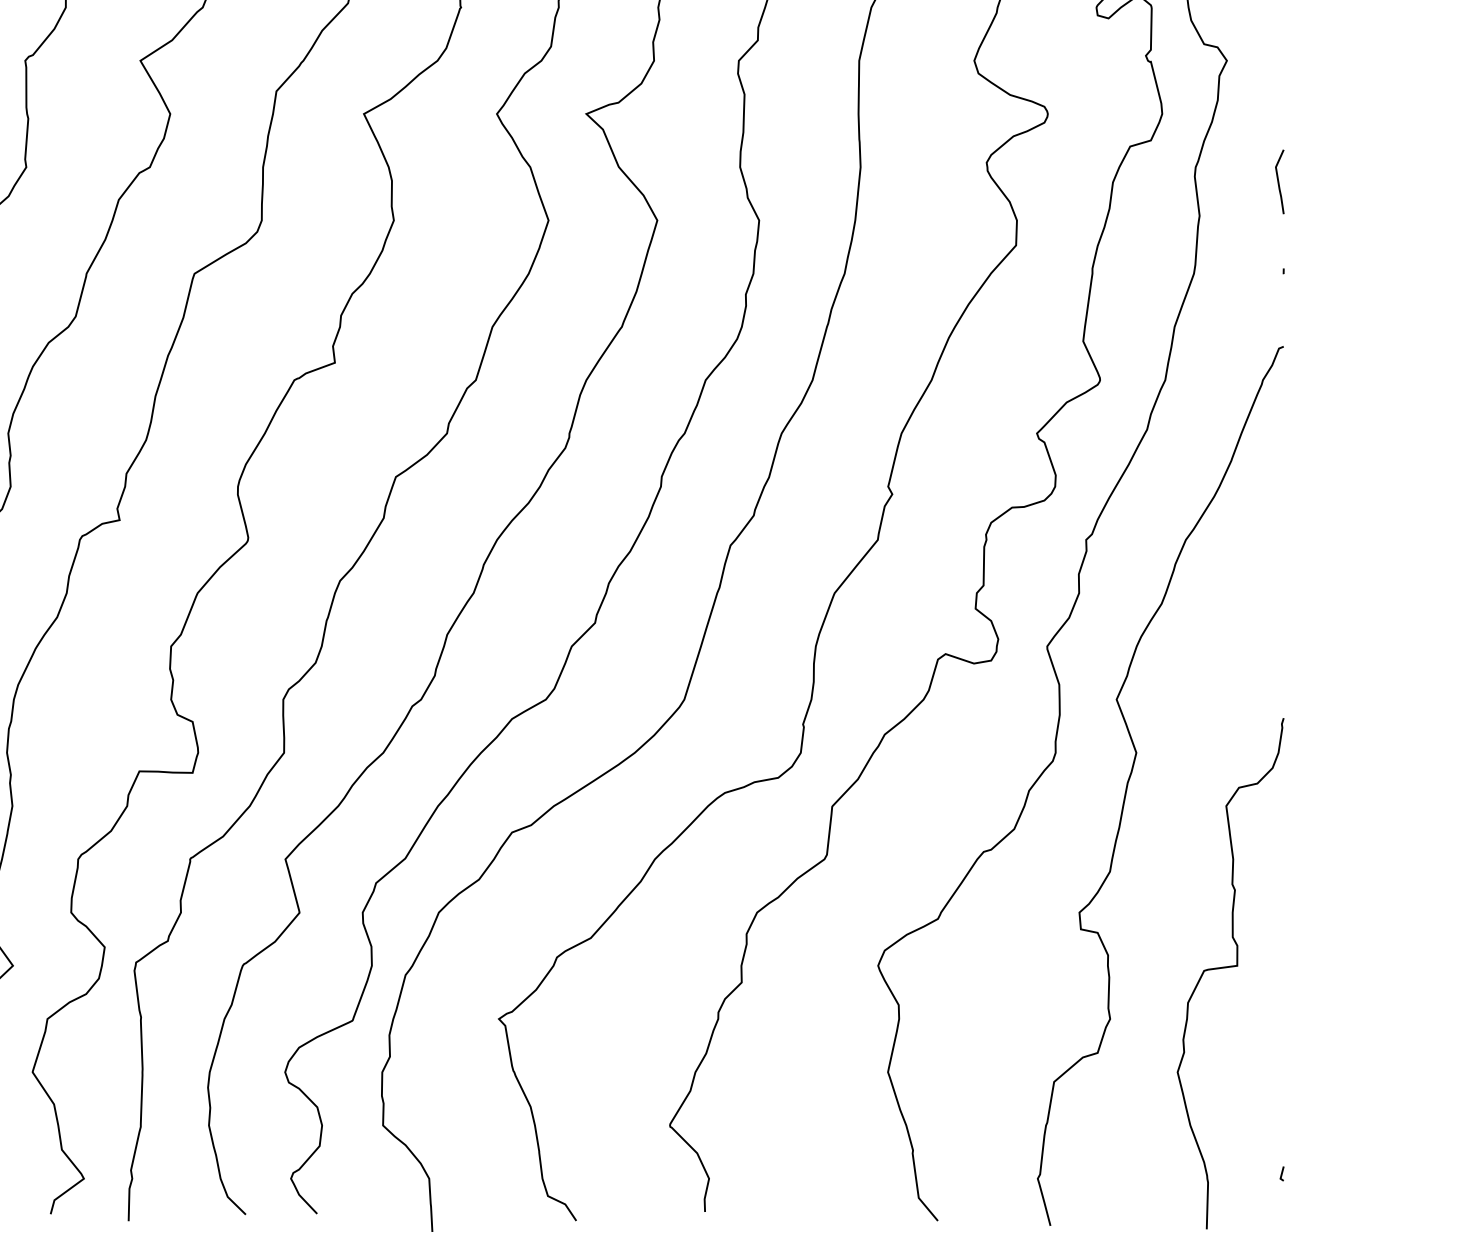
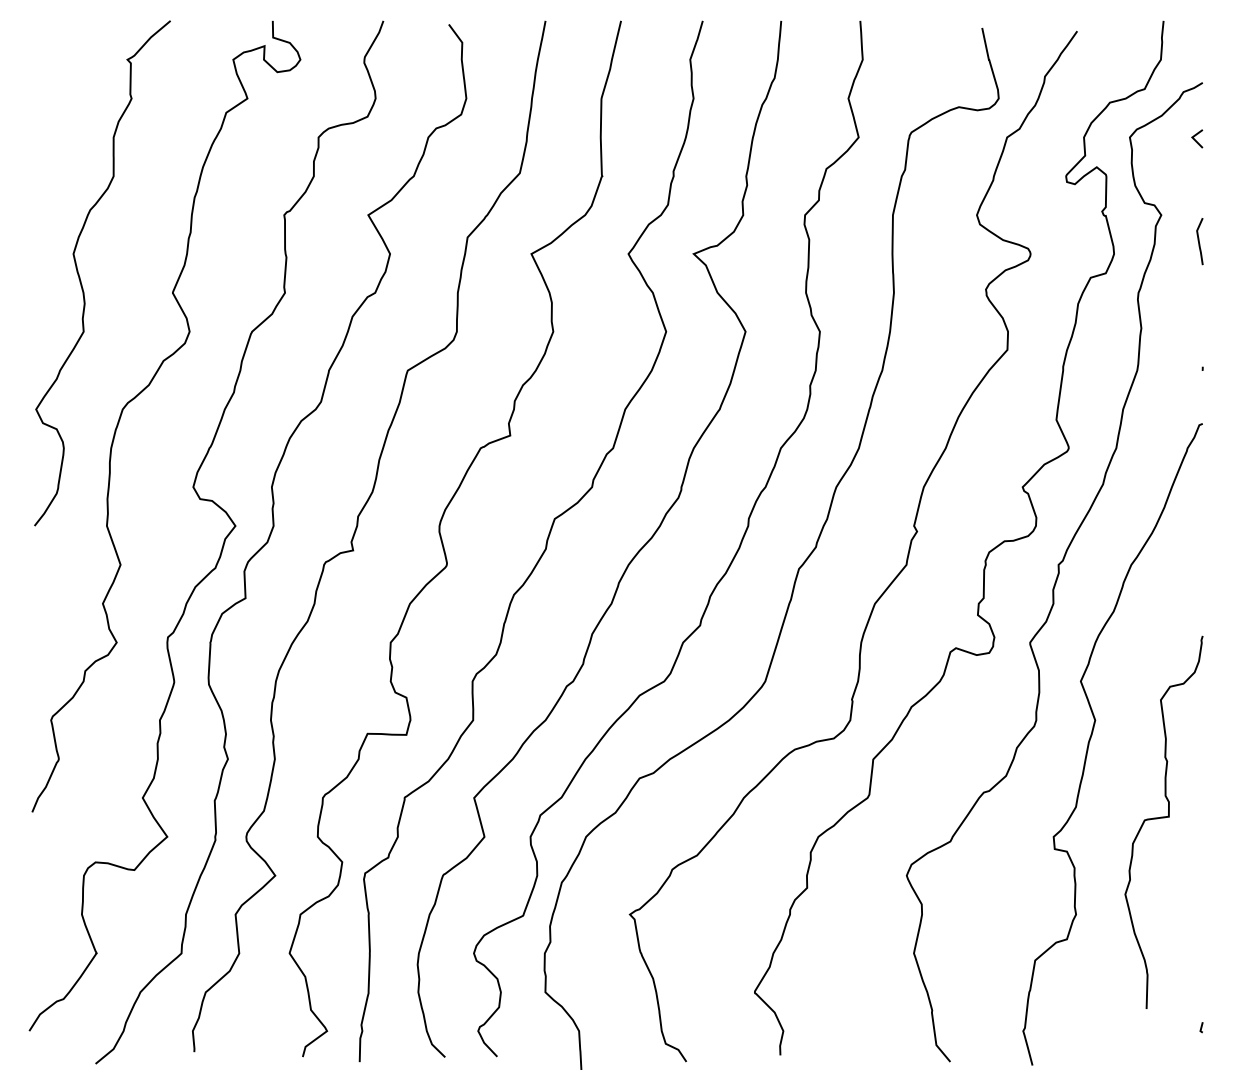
line: (1279, 181) -> (1199, 241), moved
curve: (1229, 968) -> (1163, 818), moved

